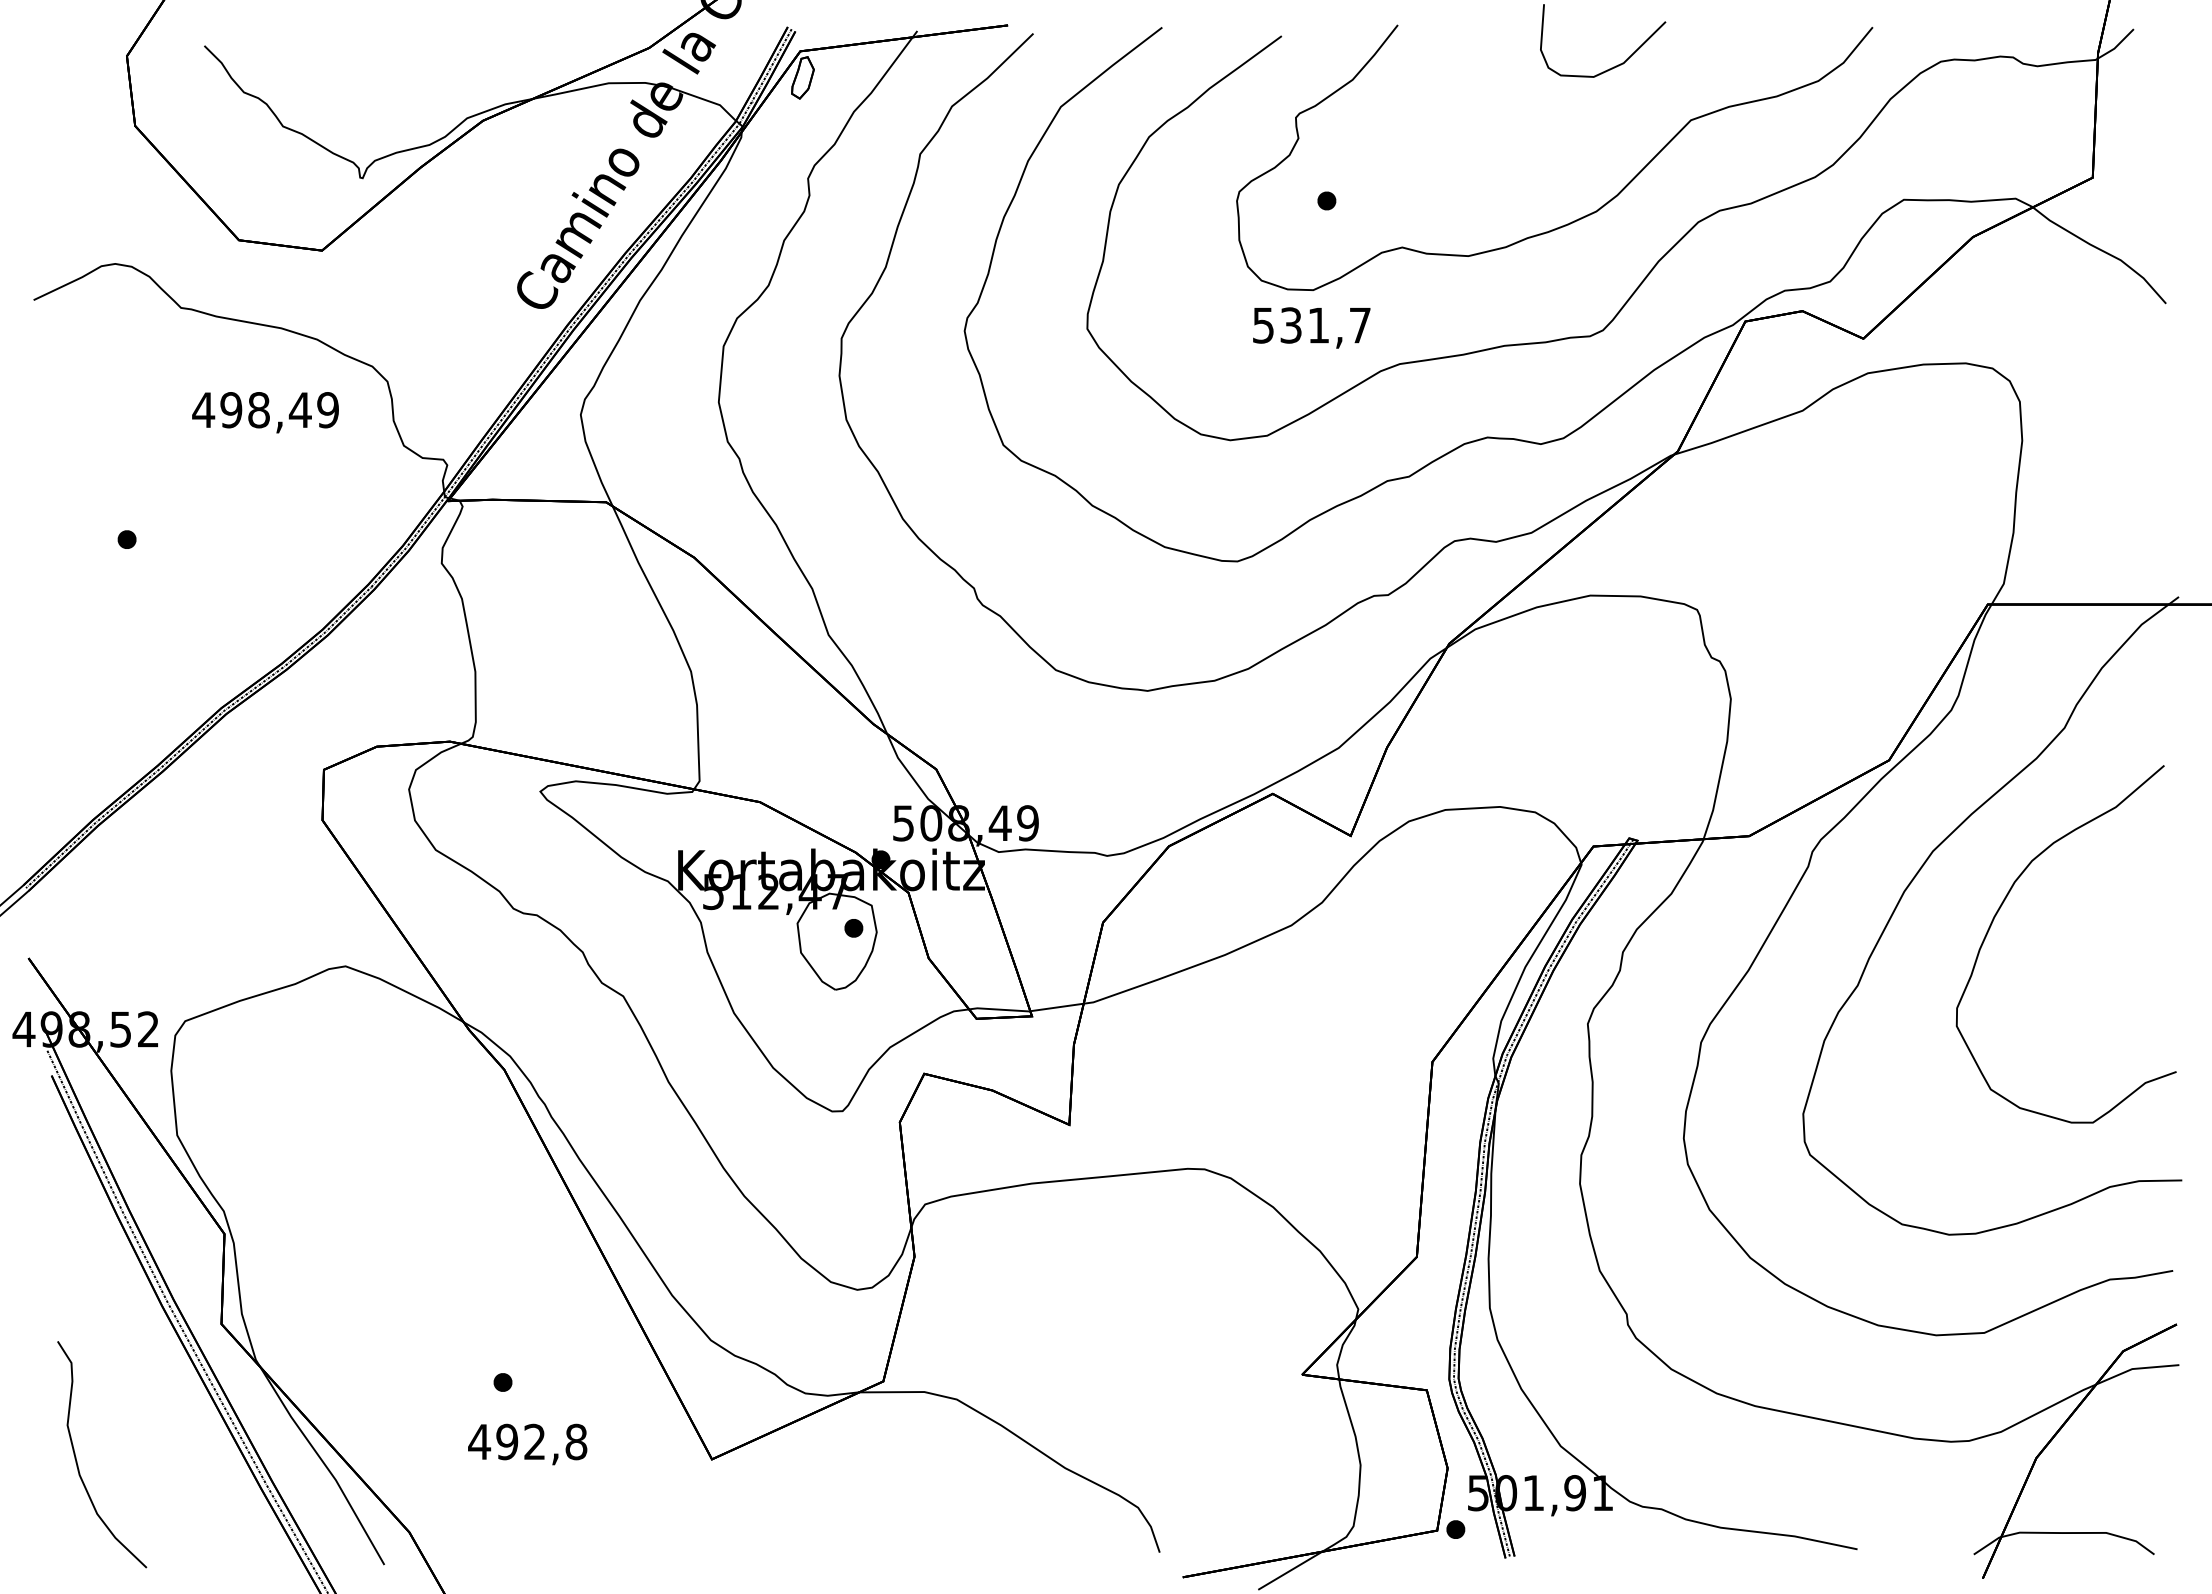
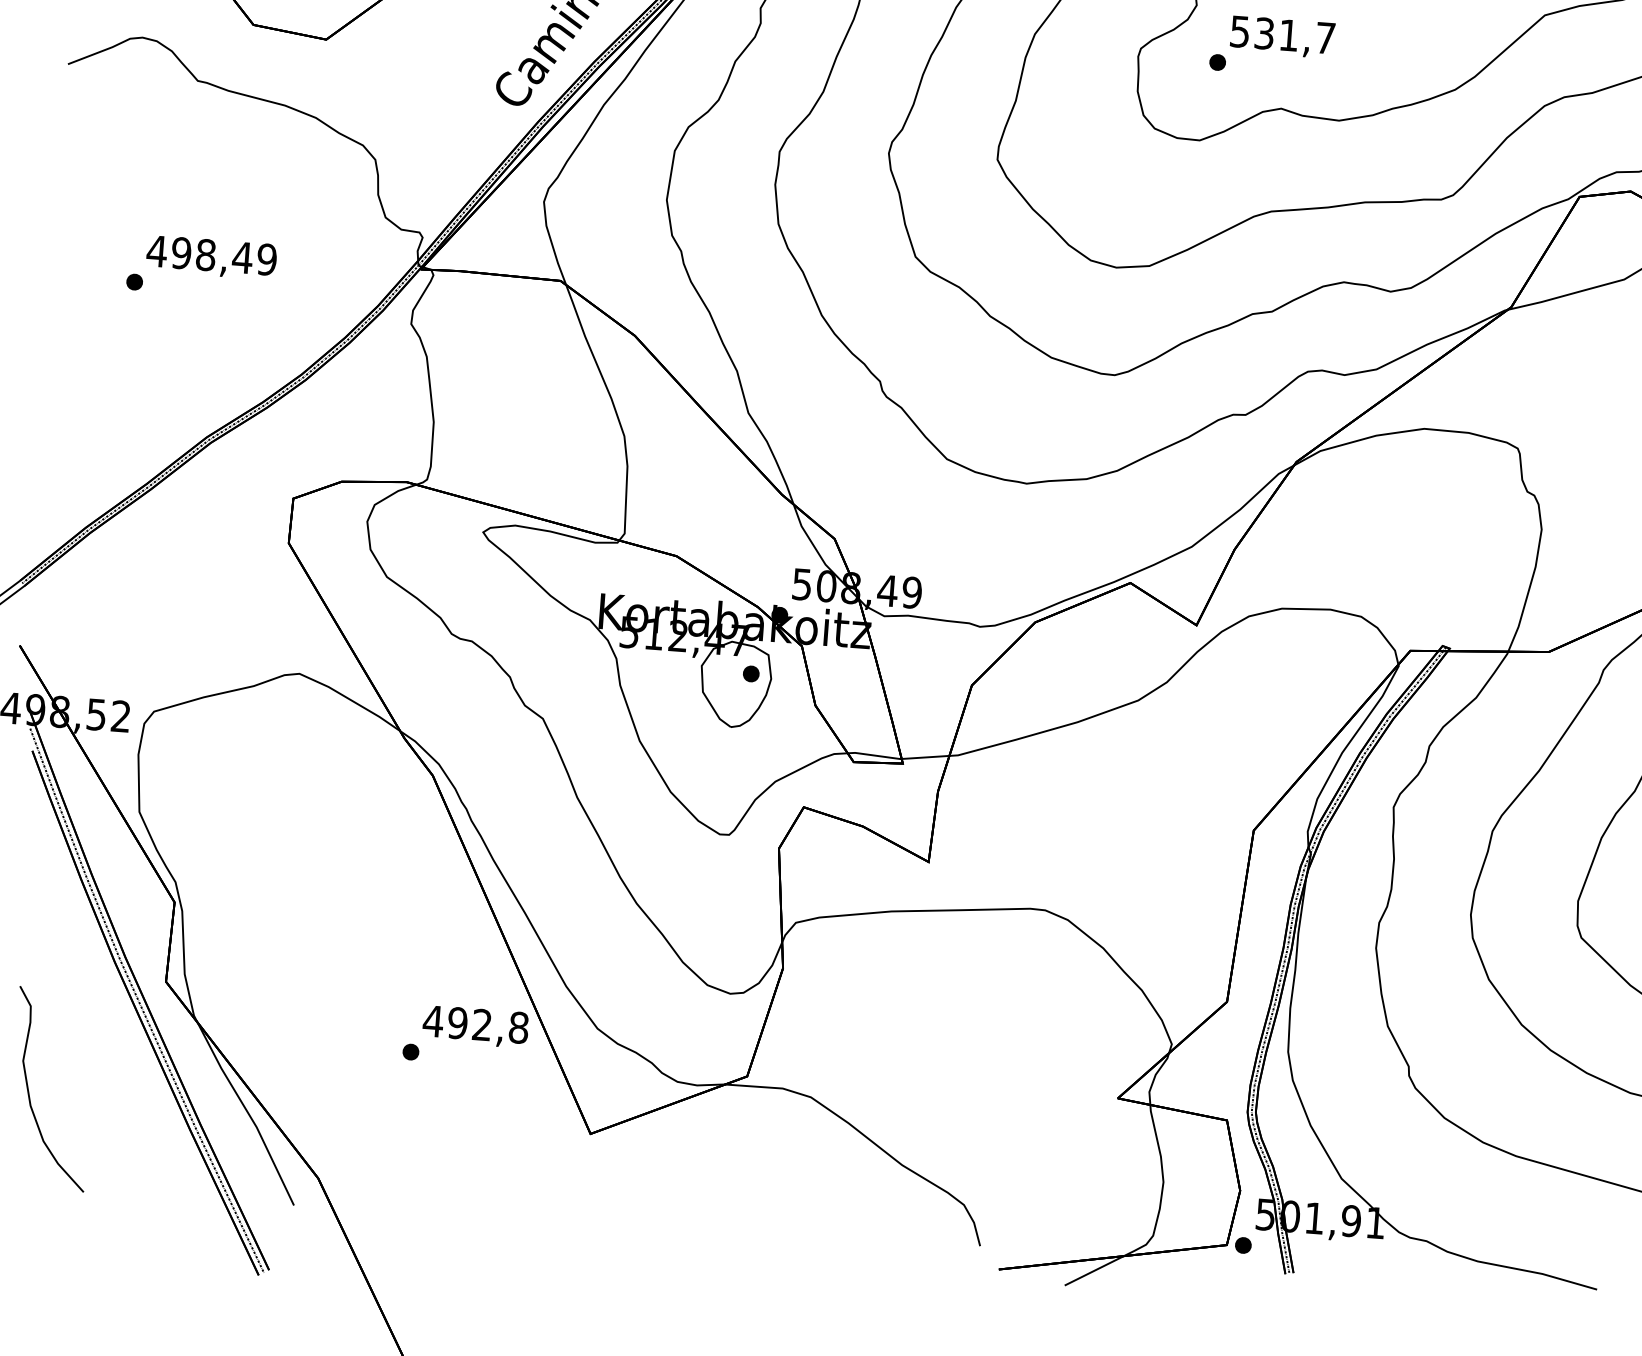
text: (1311, 327) -> (1282, 36), moved
text: (265, 412) -> (211, 257), moved
text: (527, 1444) -> (475, 1026), moved

